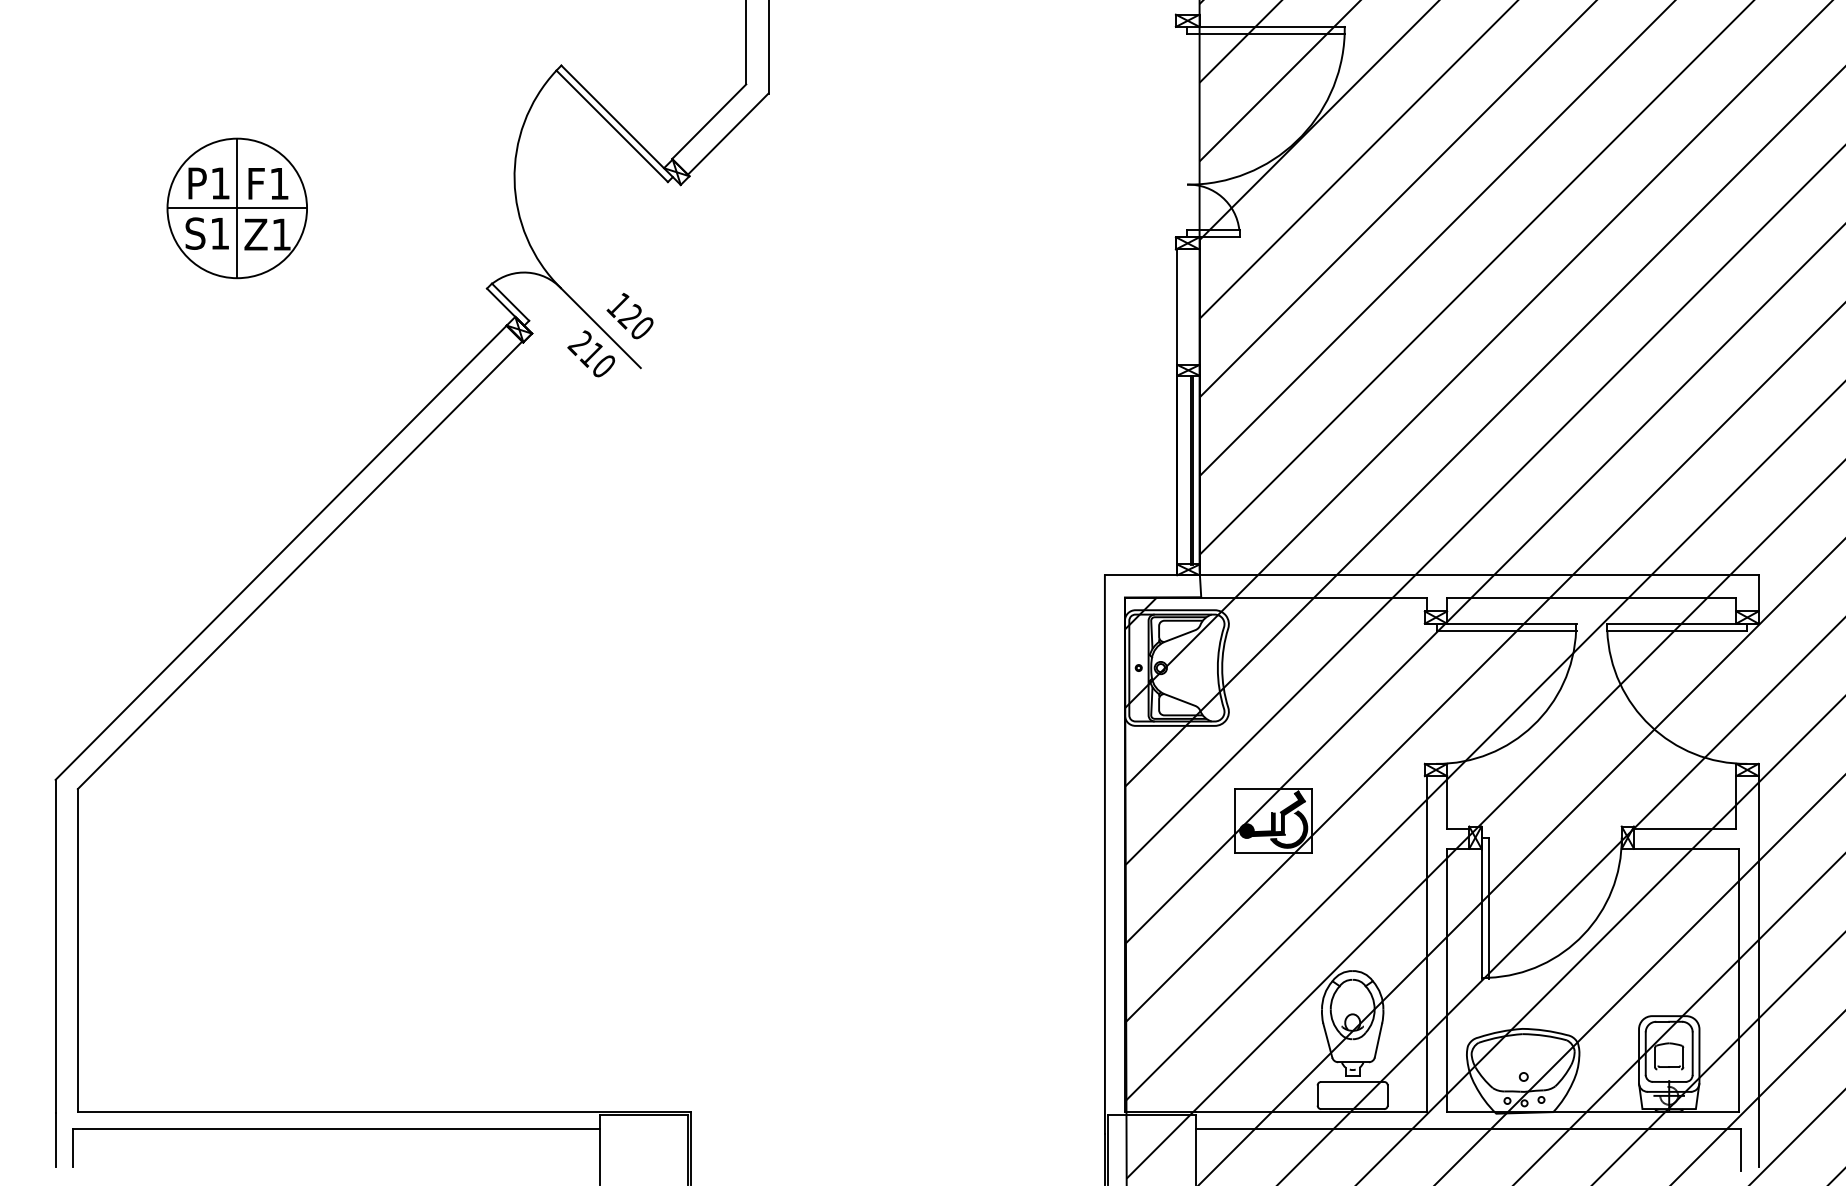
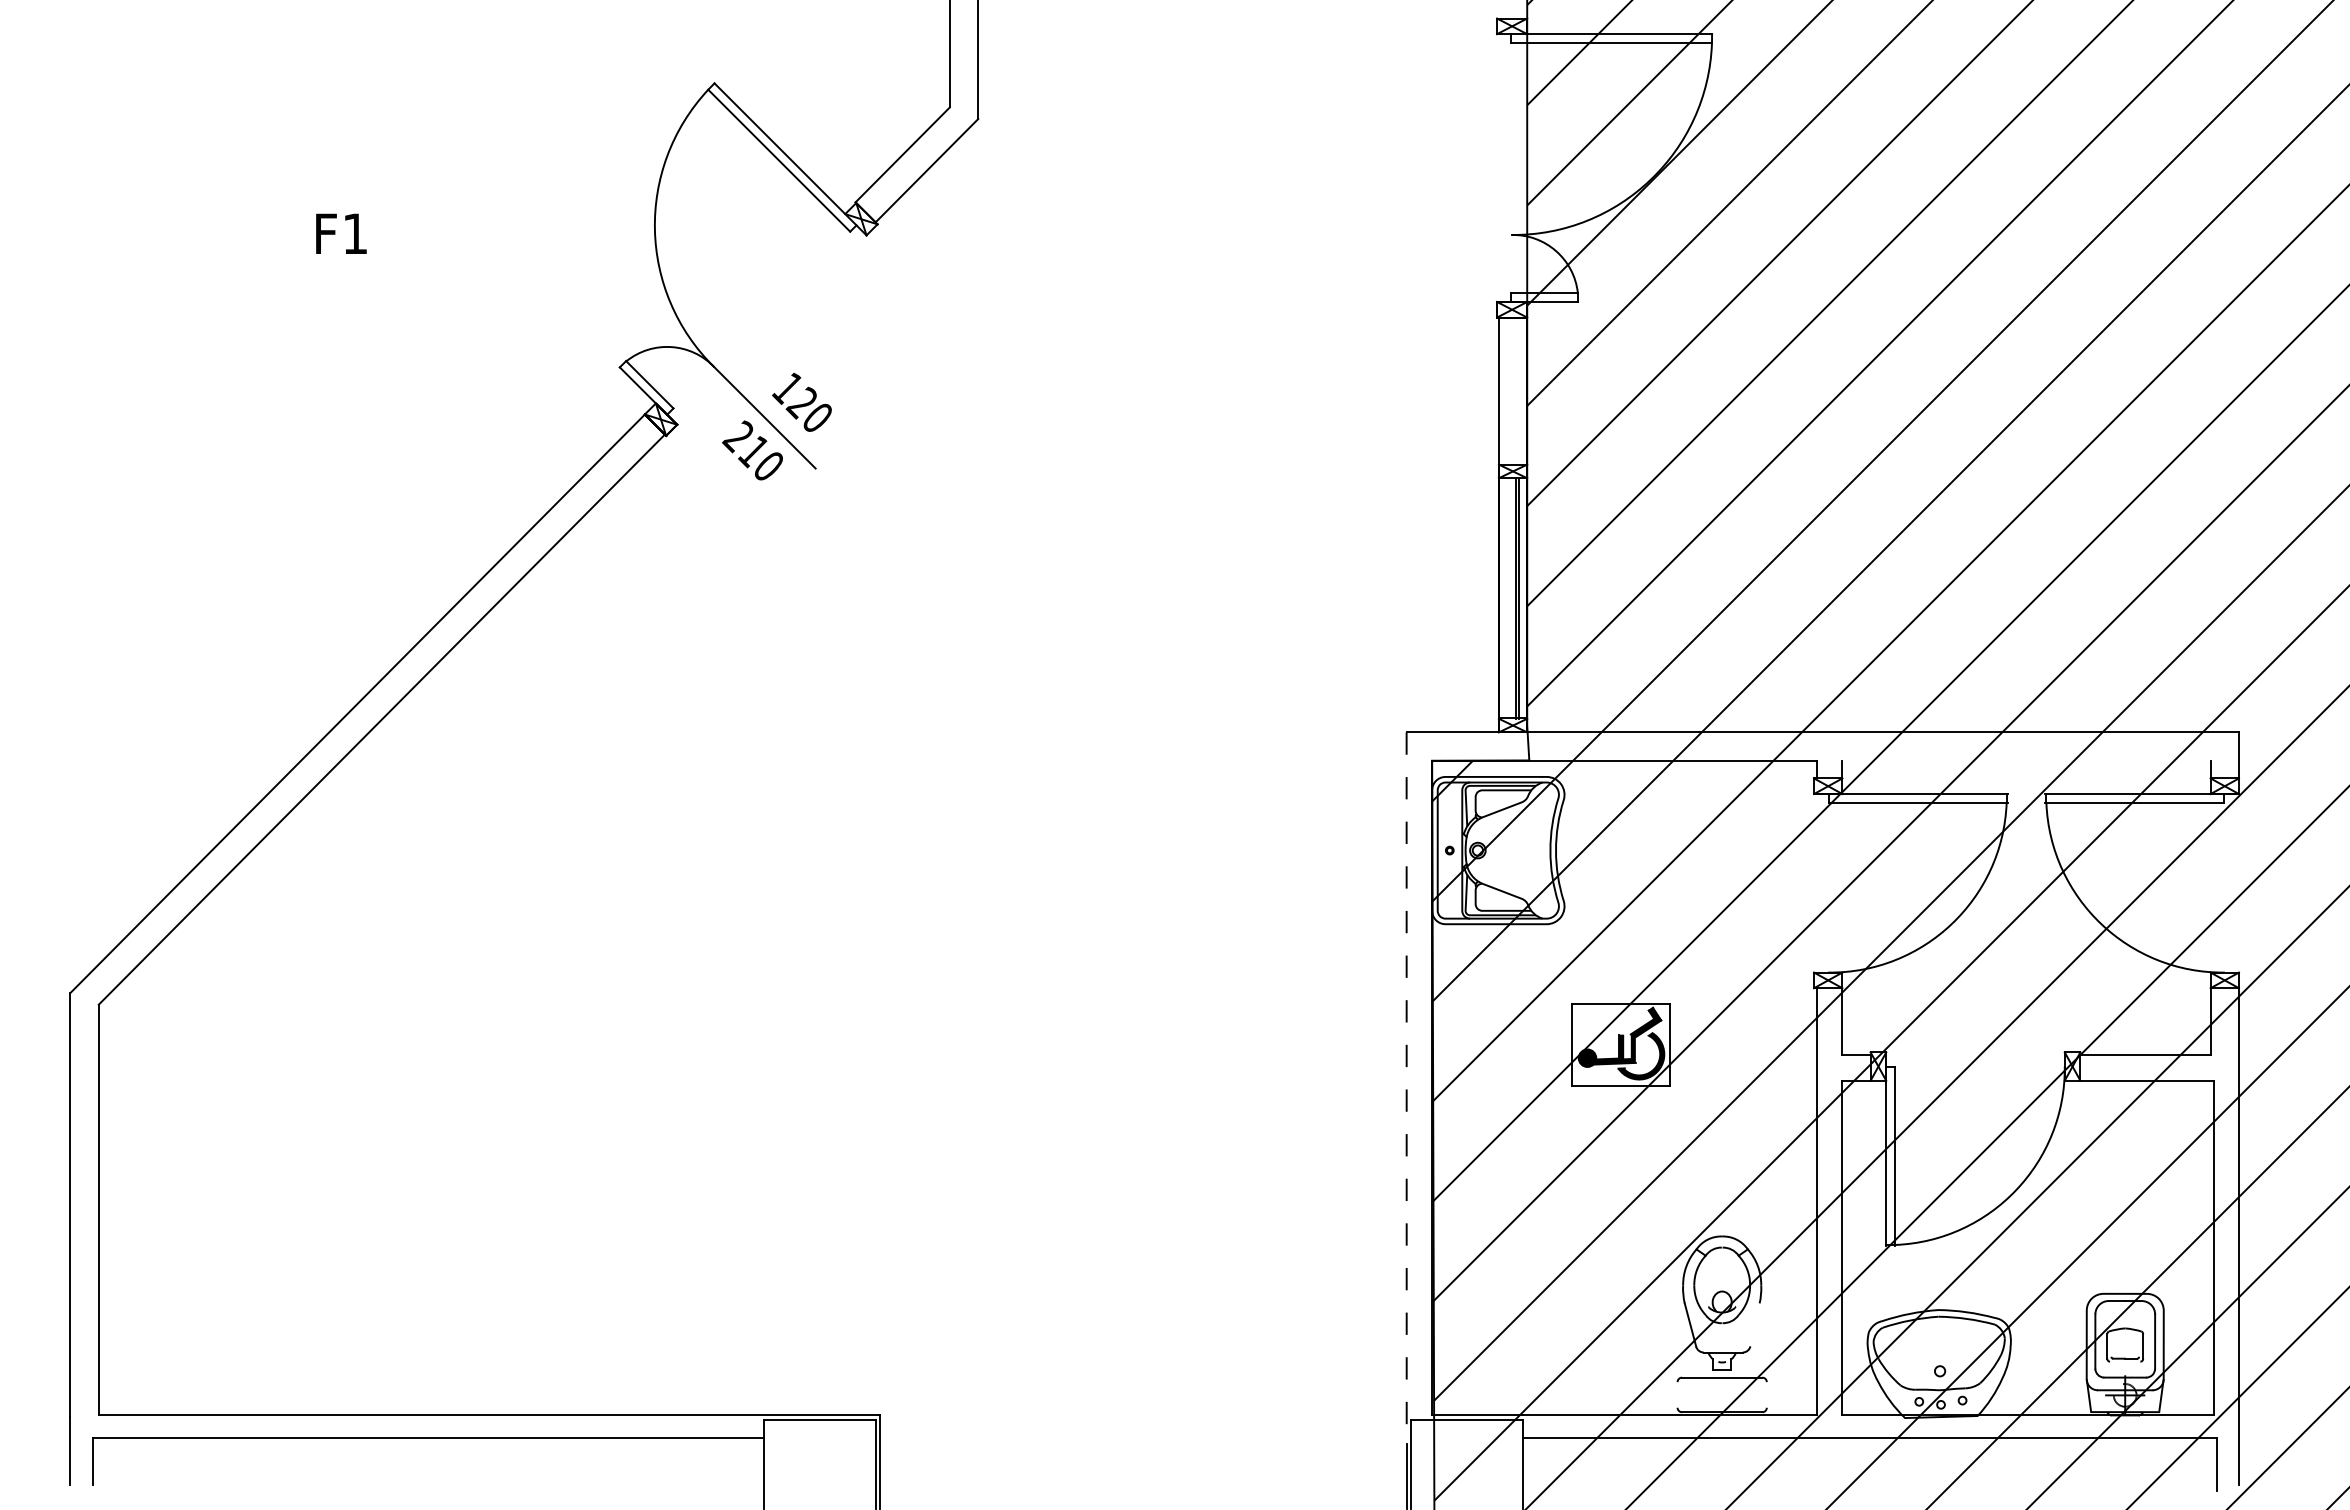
part: (237, 207) -> (301, 264), removed
line: (1591, 597) -> (2026, 760), removed
line: (1104, 854) -> (1406, 1088), solid -> dashed
line: (1378, 1040) -> (1754, 1324), removed
line: (1317, 1095) -> (1677, 1394), removed
line: (1387, 1095) -> (1766, 1394), removed

